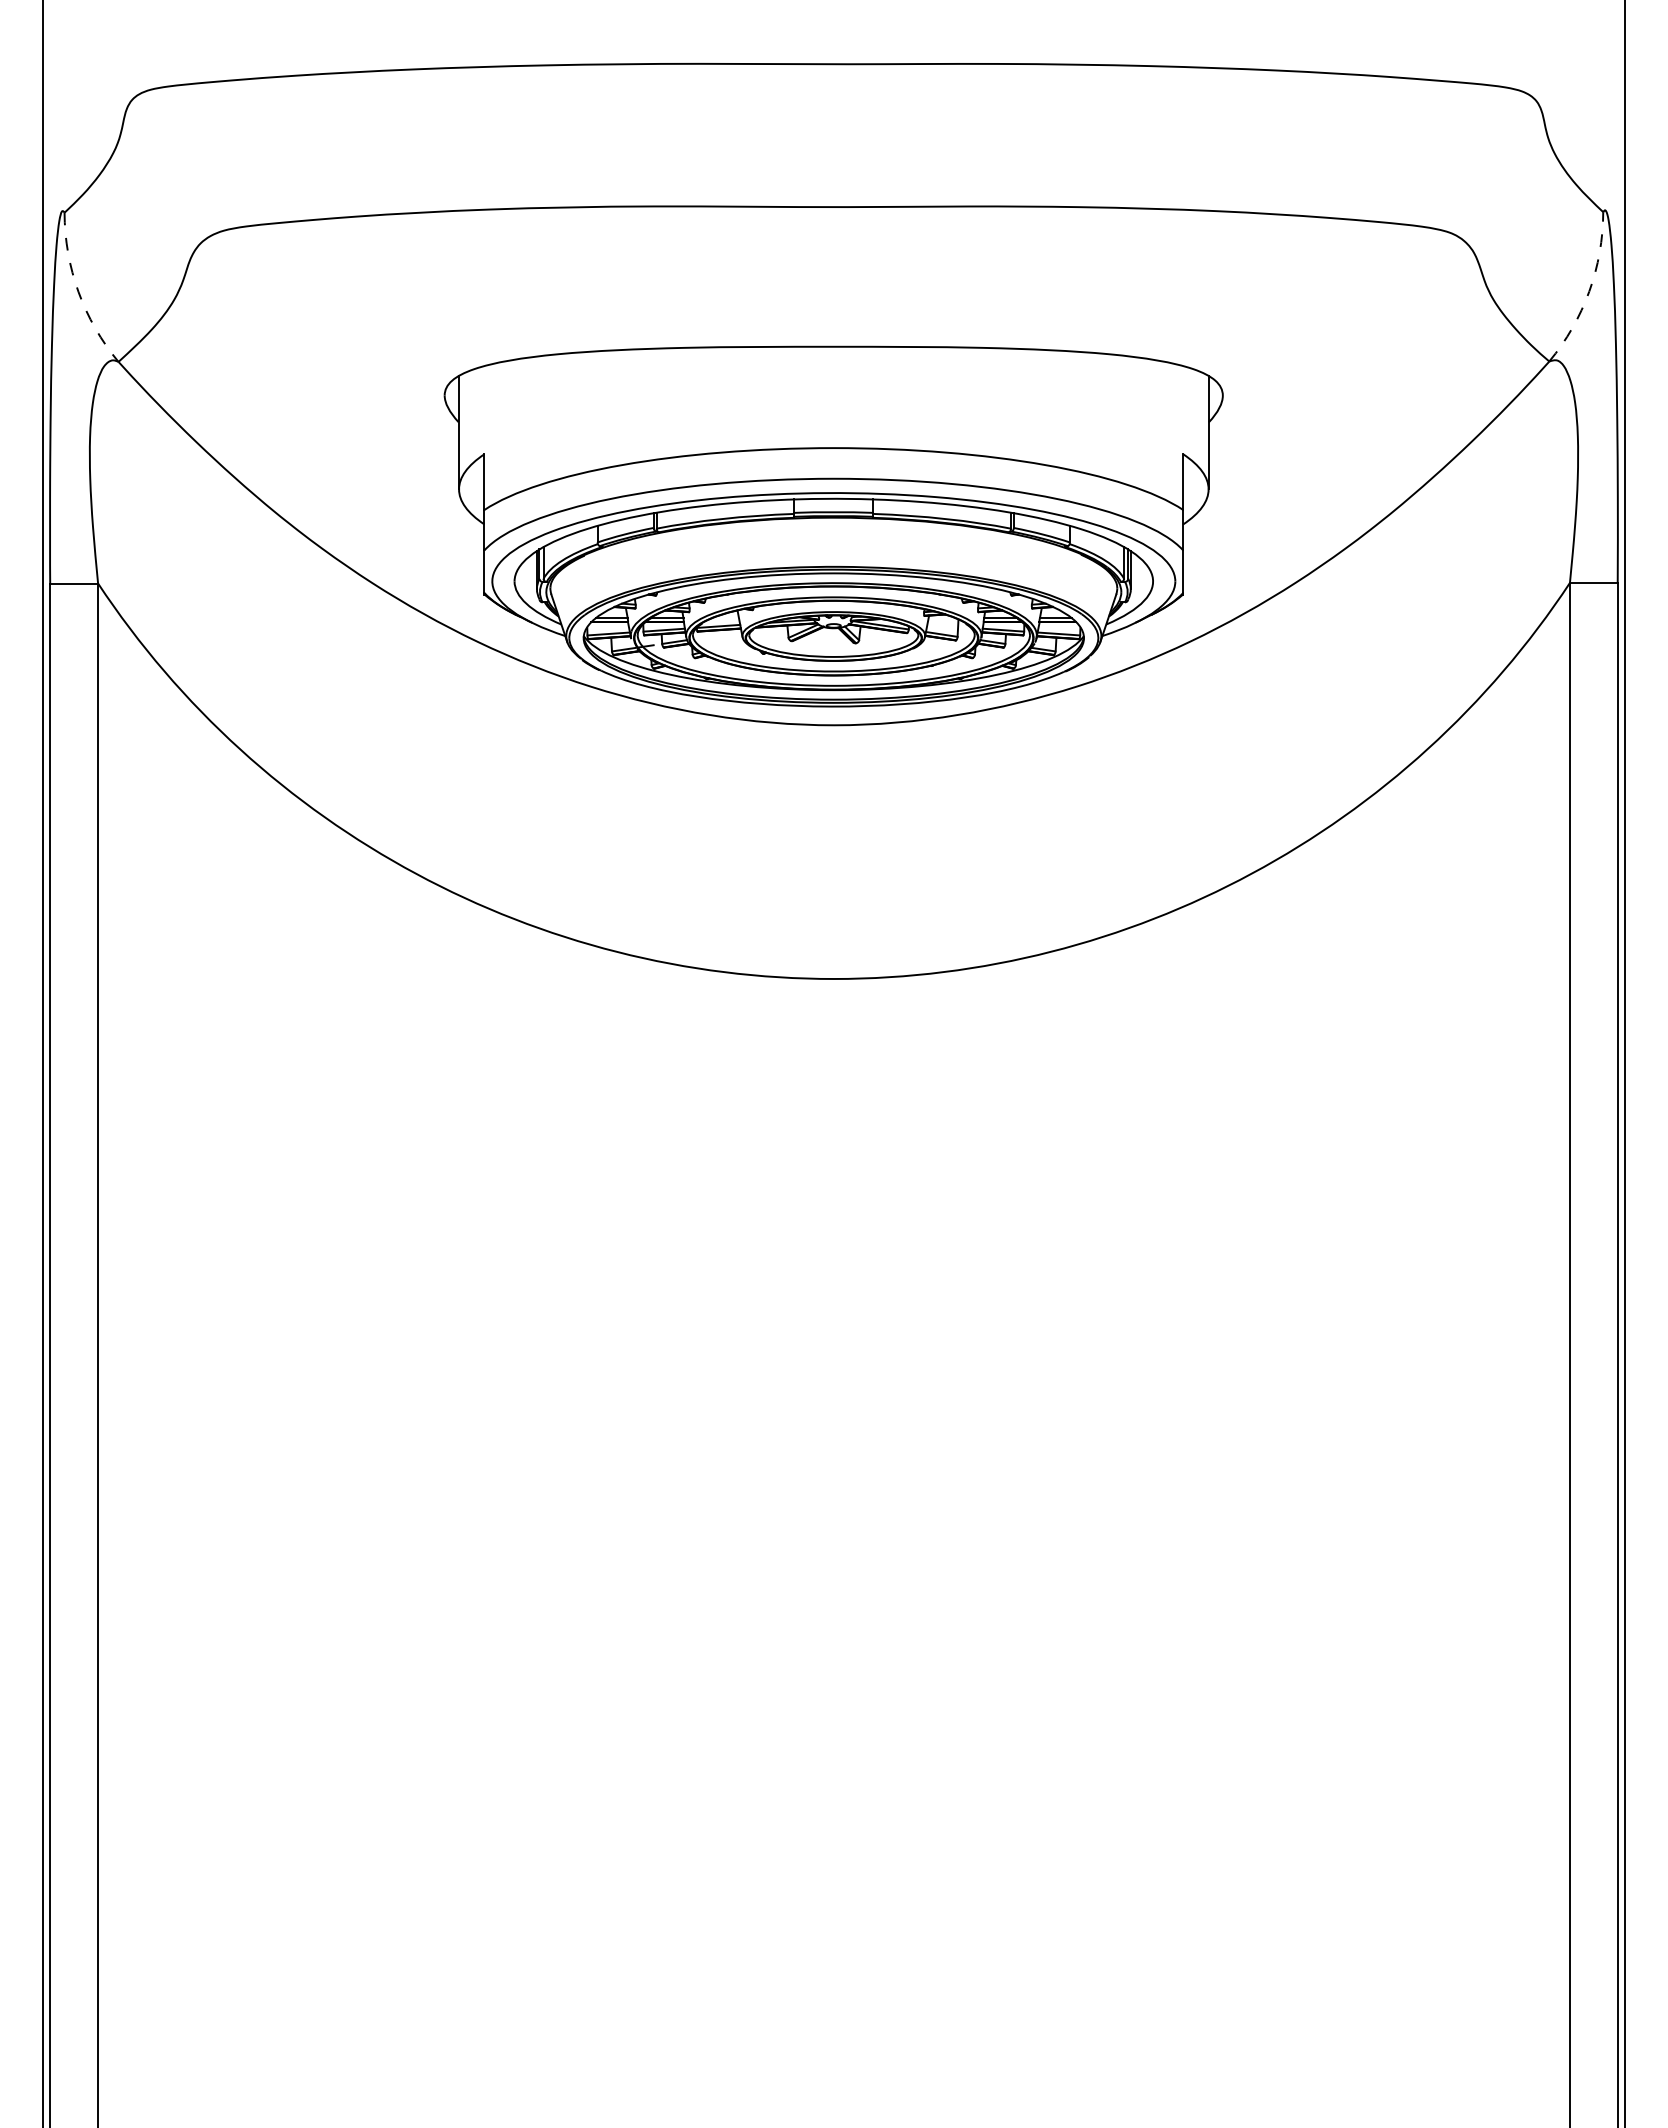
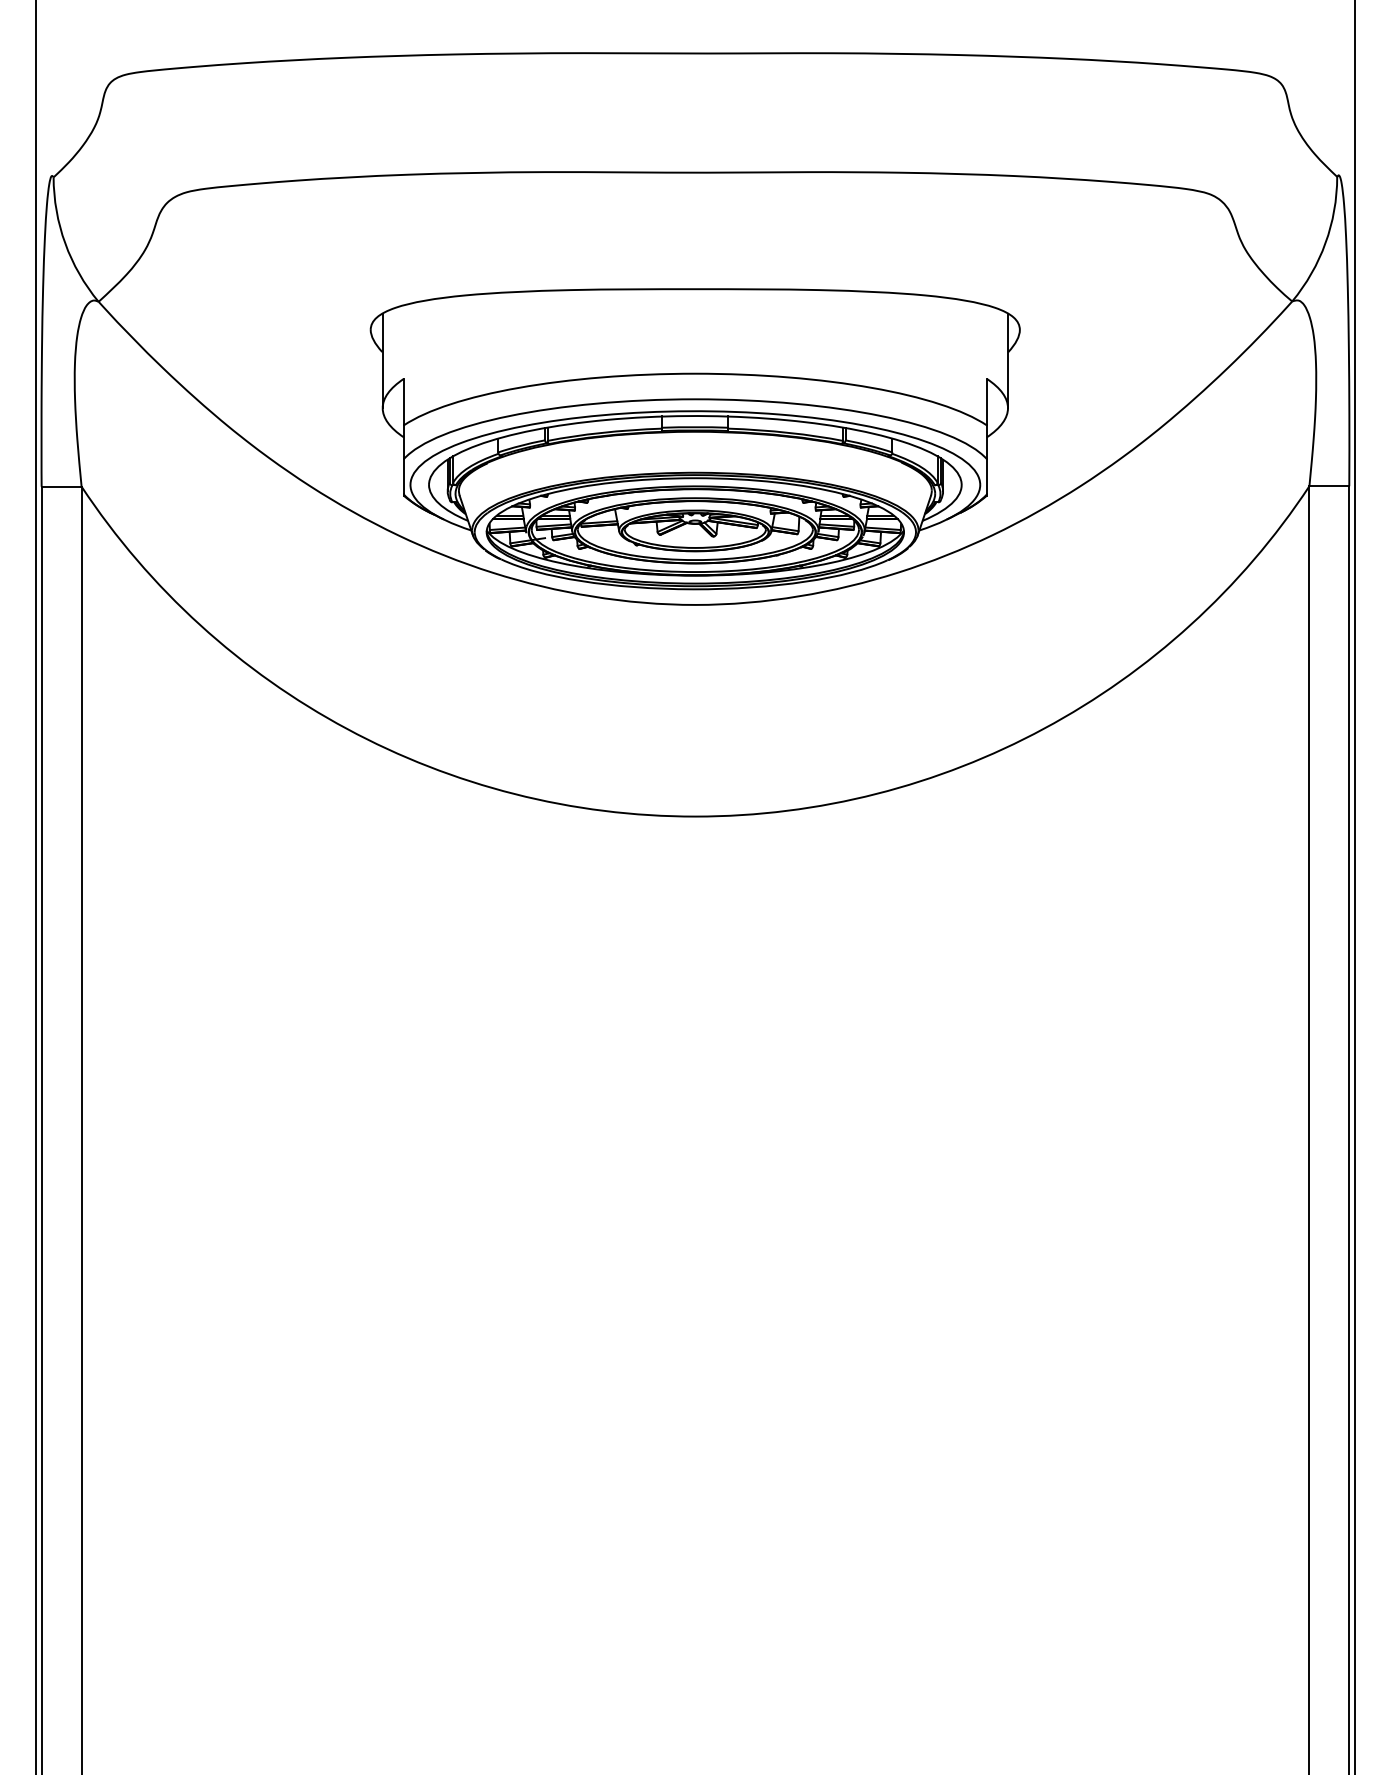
arc: (78, 291) -> (65, 243), dashed -> solid
arc: (1589, 291) -> (1325, 243), dashed -> solid

